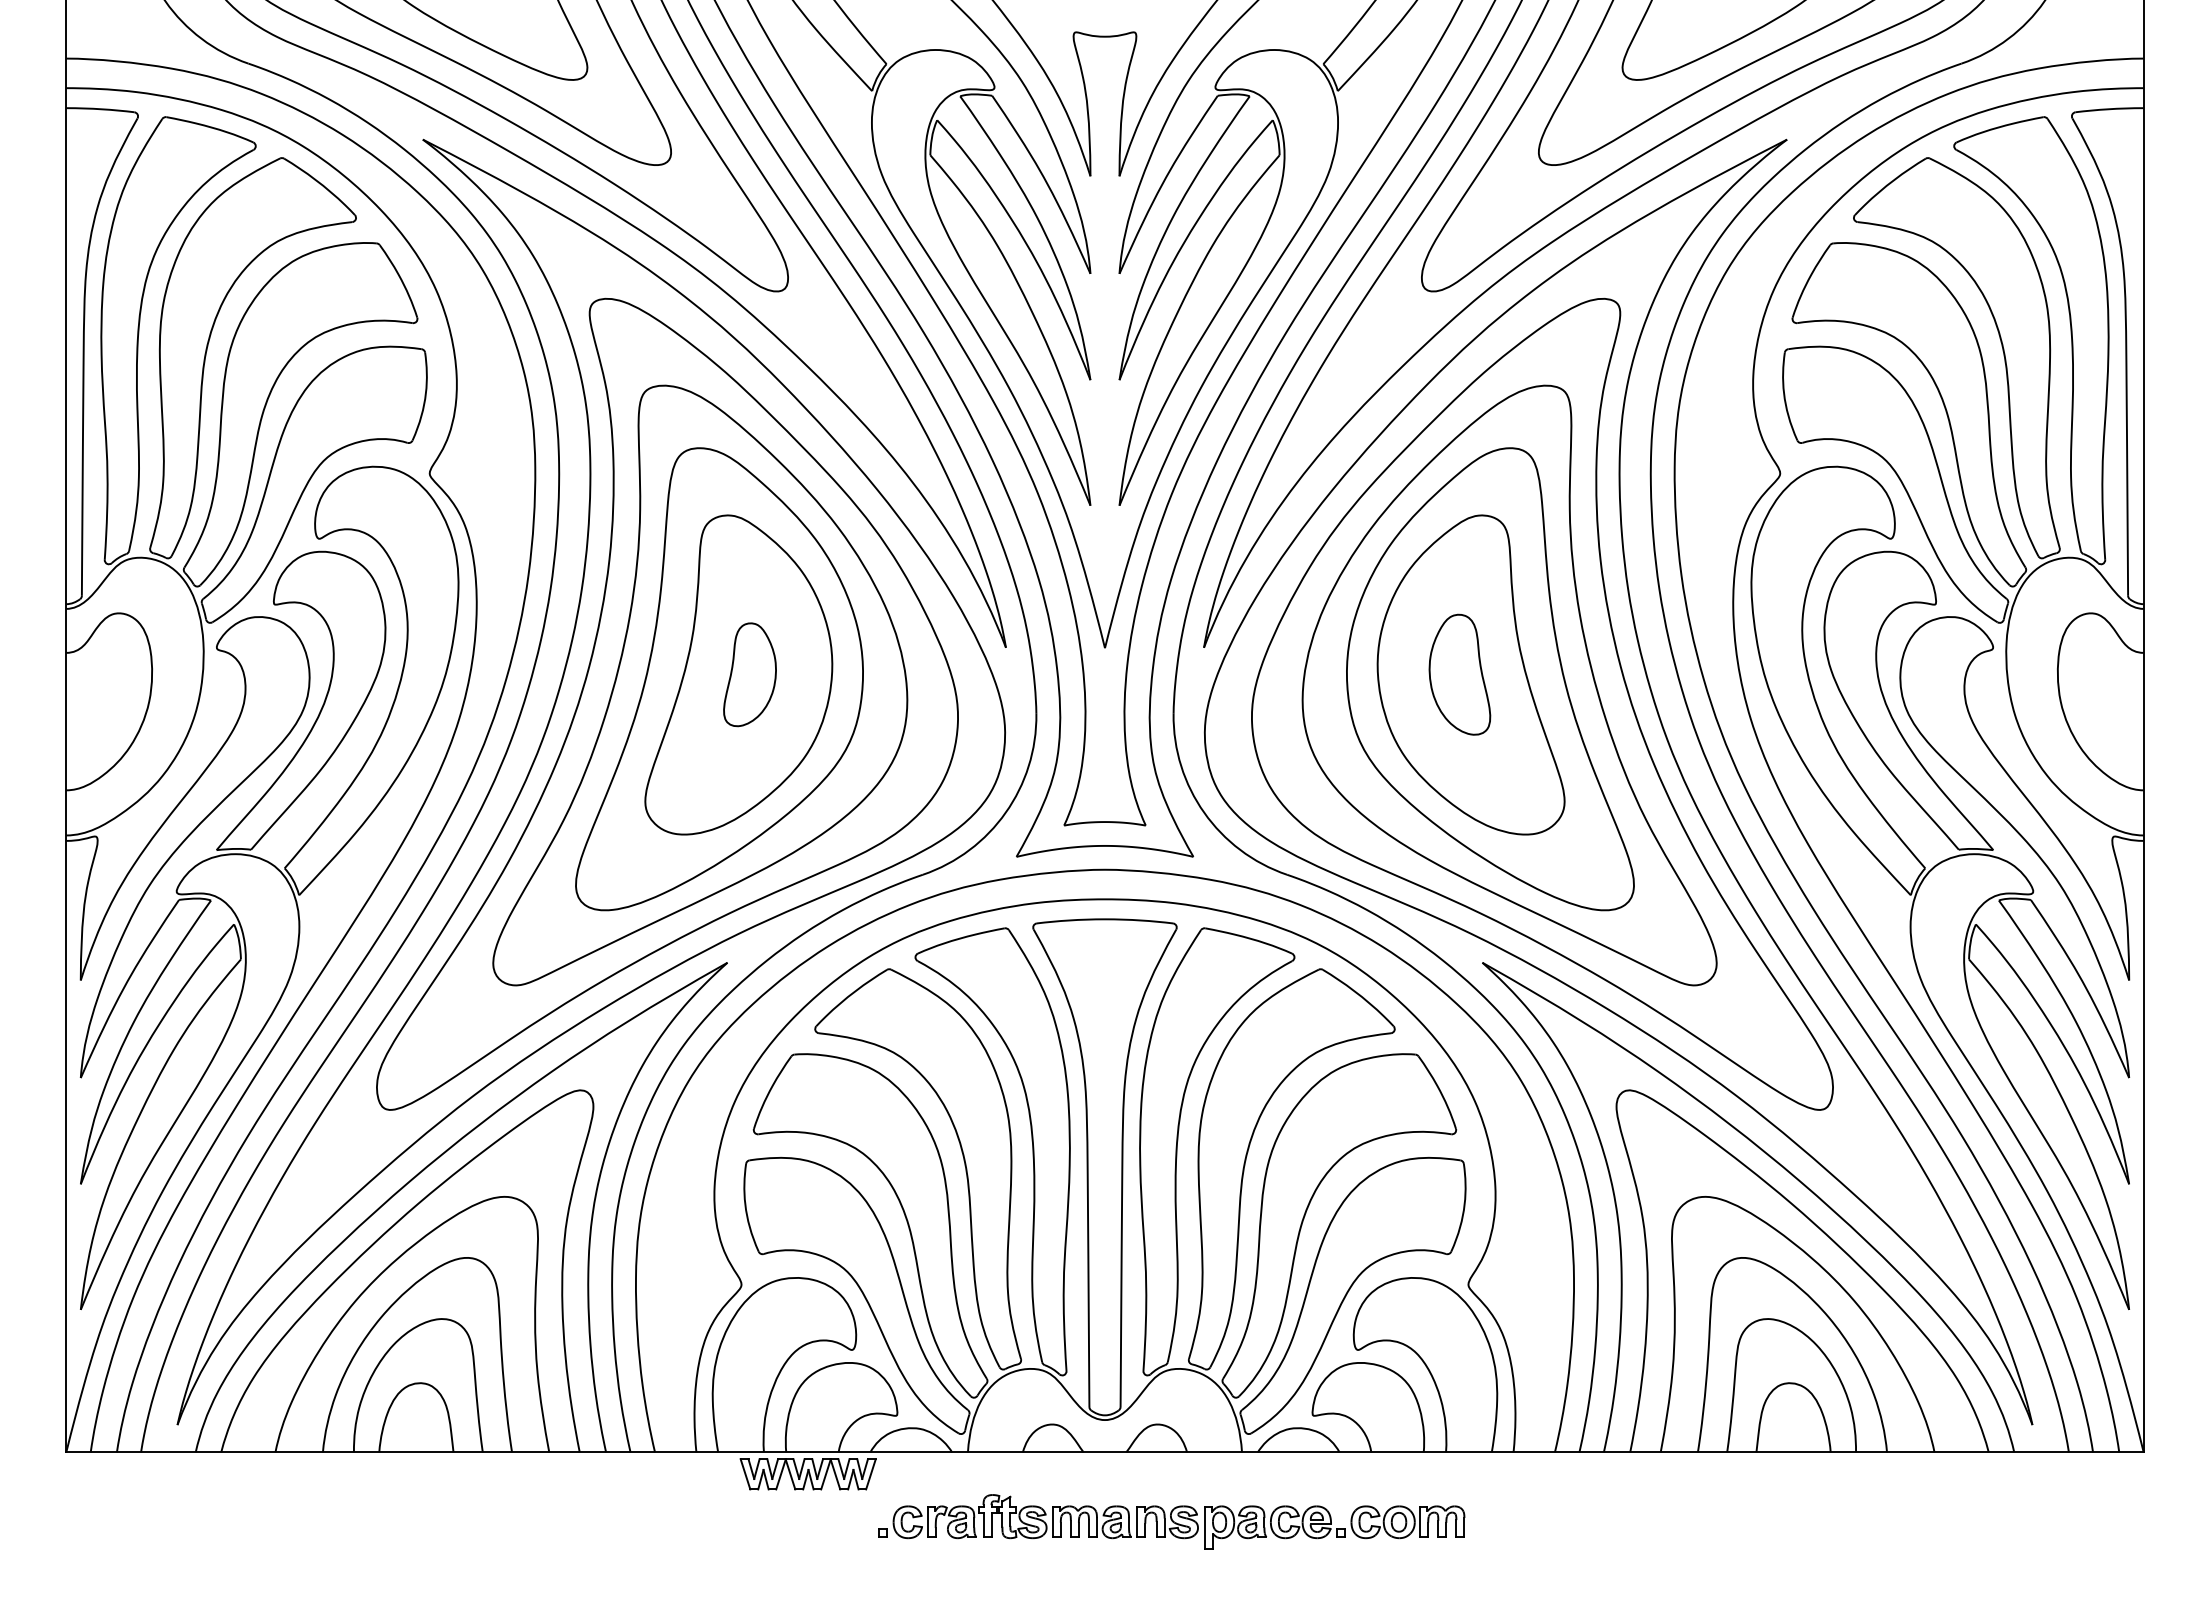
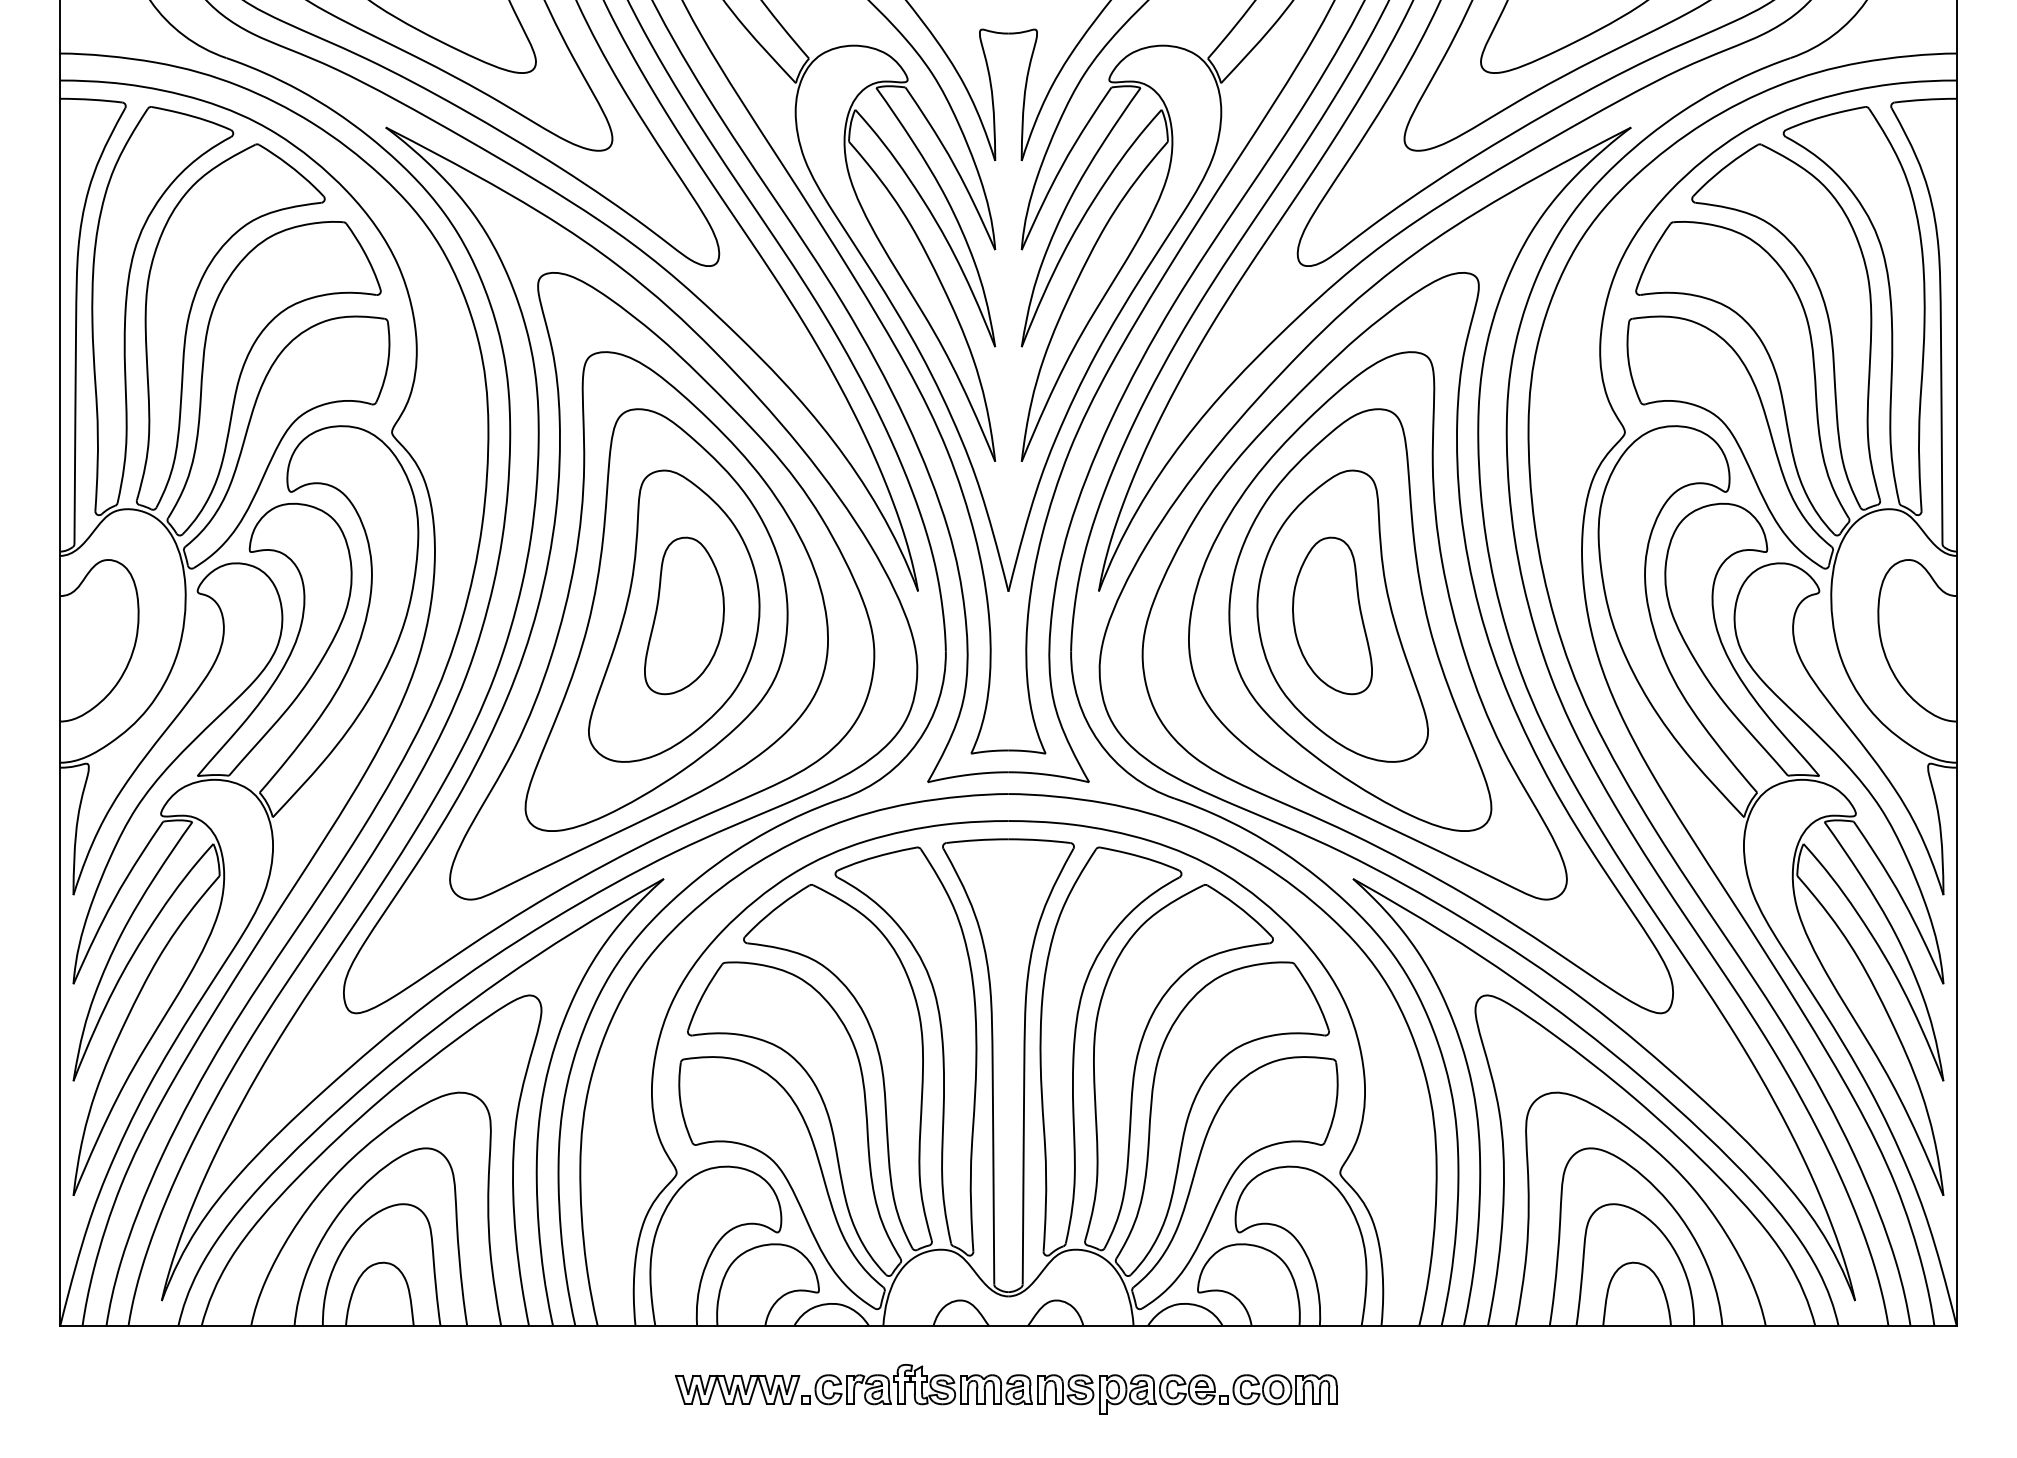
part: (749, 674) -> (683, 615), size x1.67
part: (1459, 674) -> (1332, 615), size x1.43
part: (807, 1474) -> (736, 1389), moved

